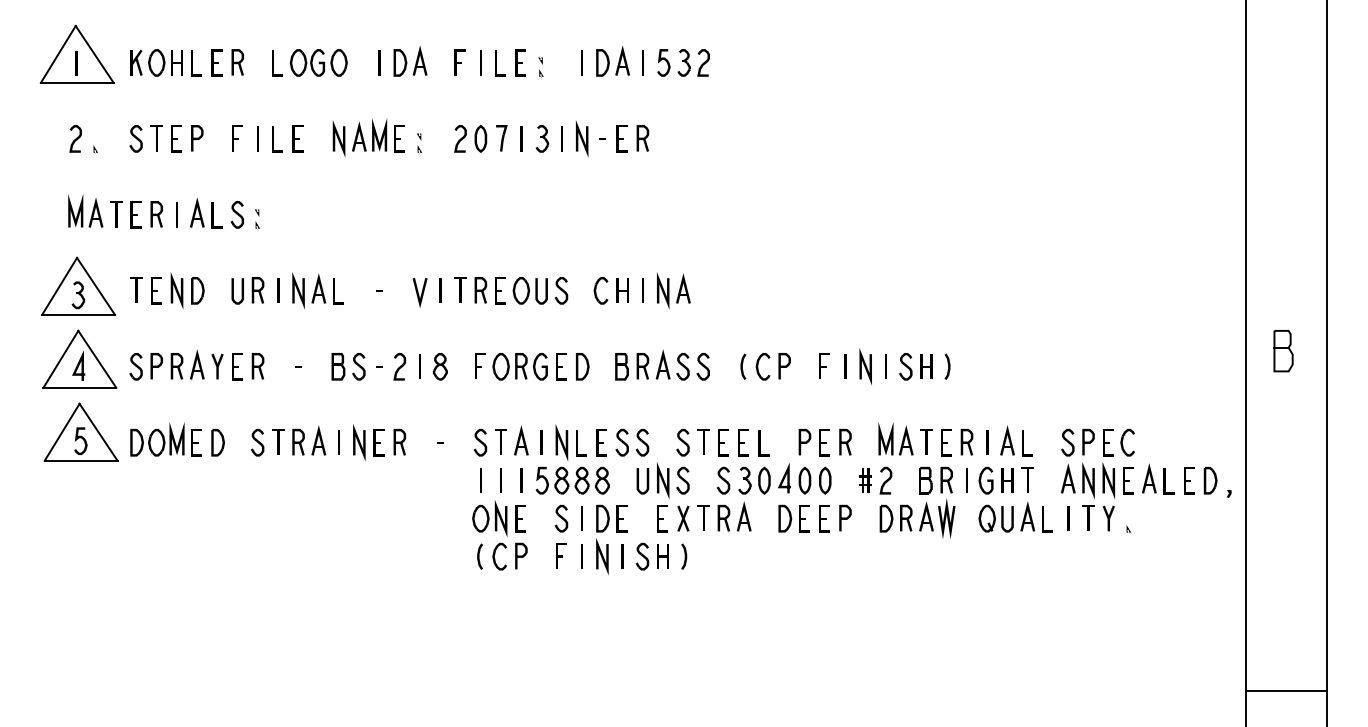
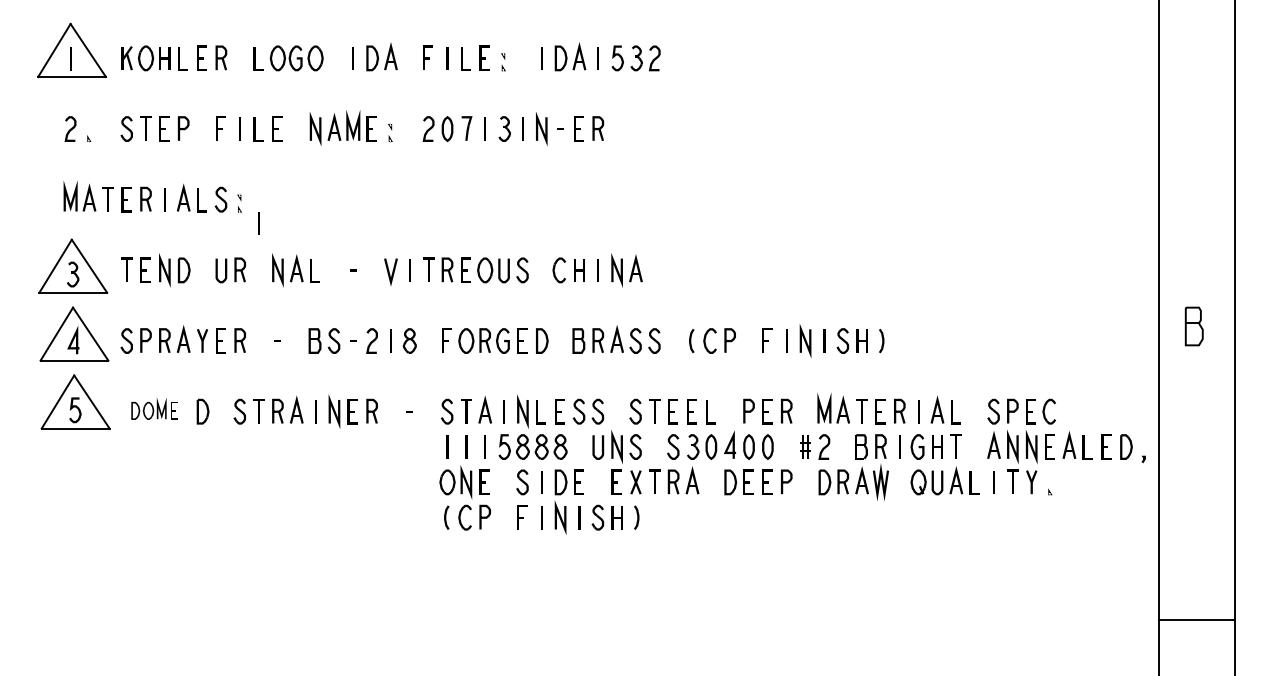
line: (277, 290) -> (258, 223), moved
part: (165, 439) -> (154, 408), size x0.7
line: (1285, 691) -> (1196, 620), moved

